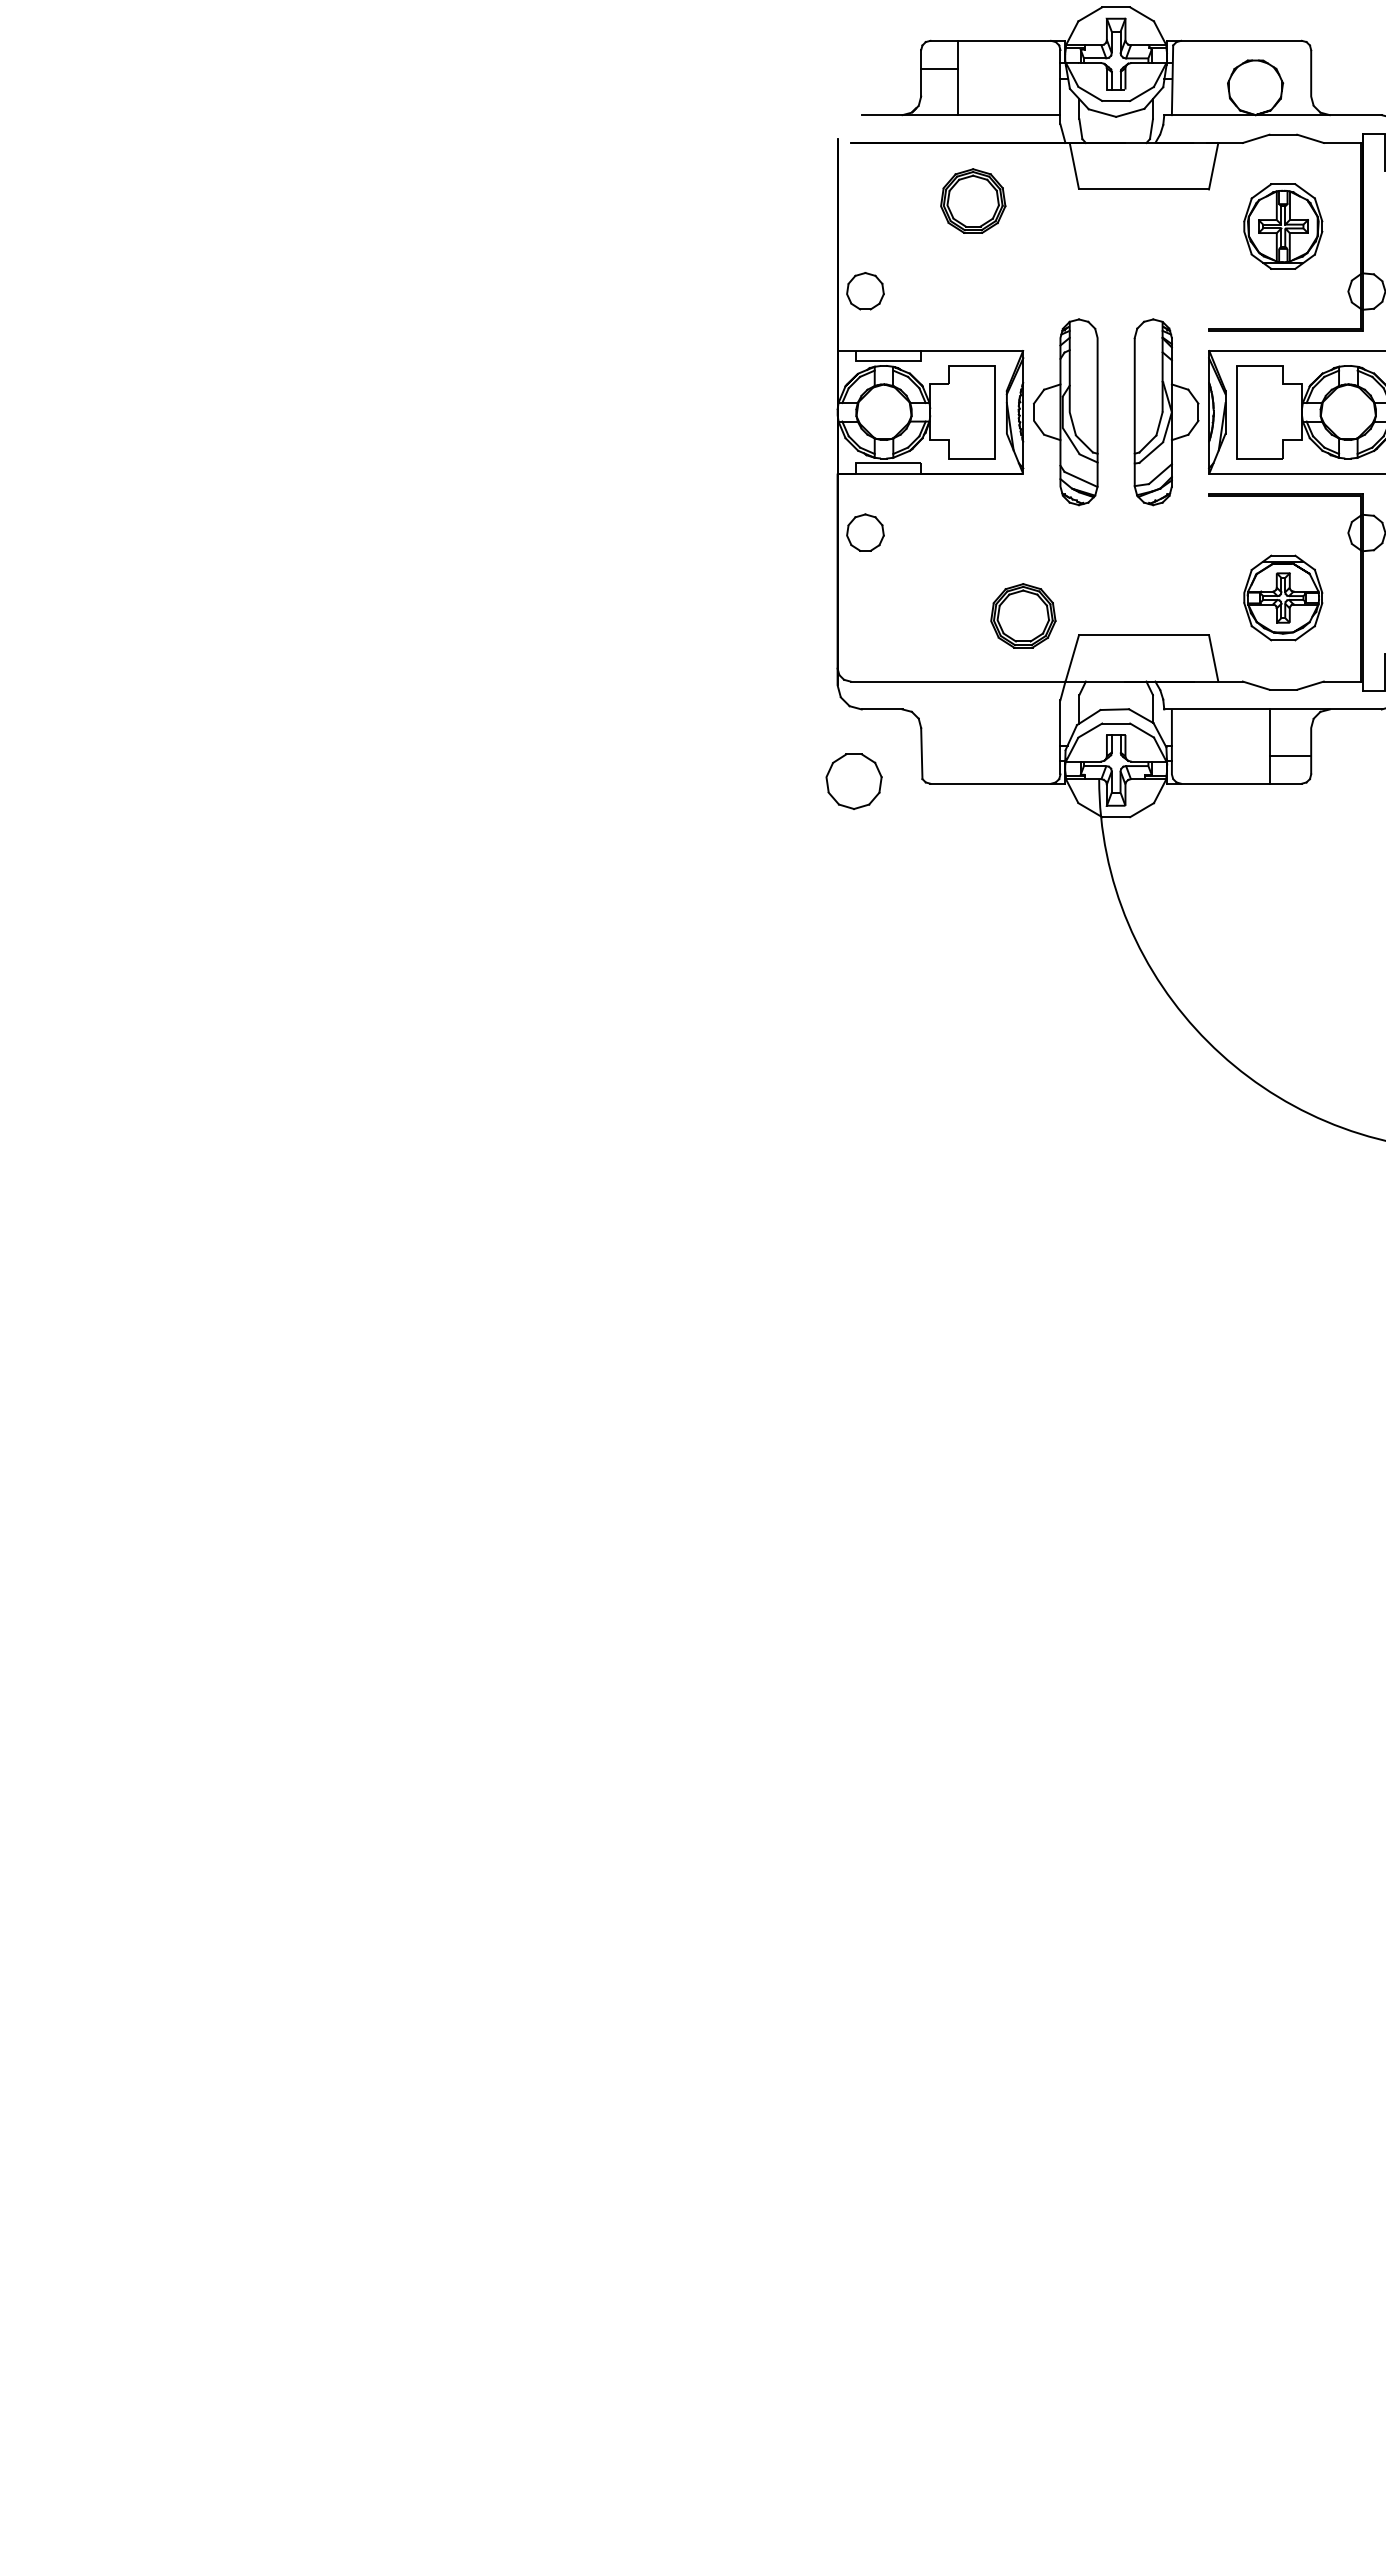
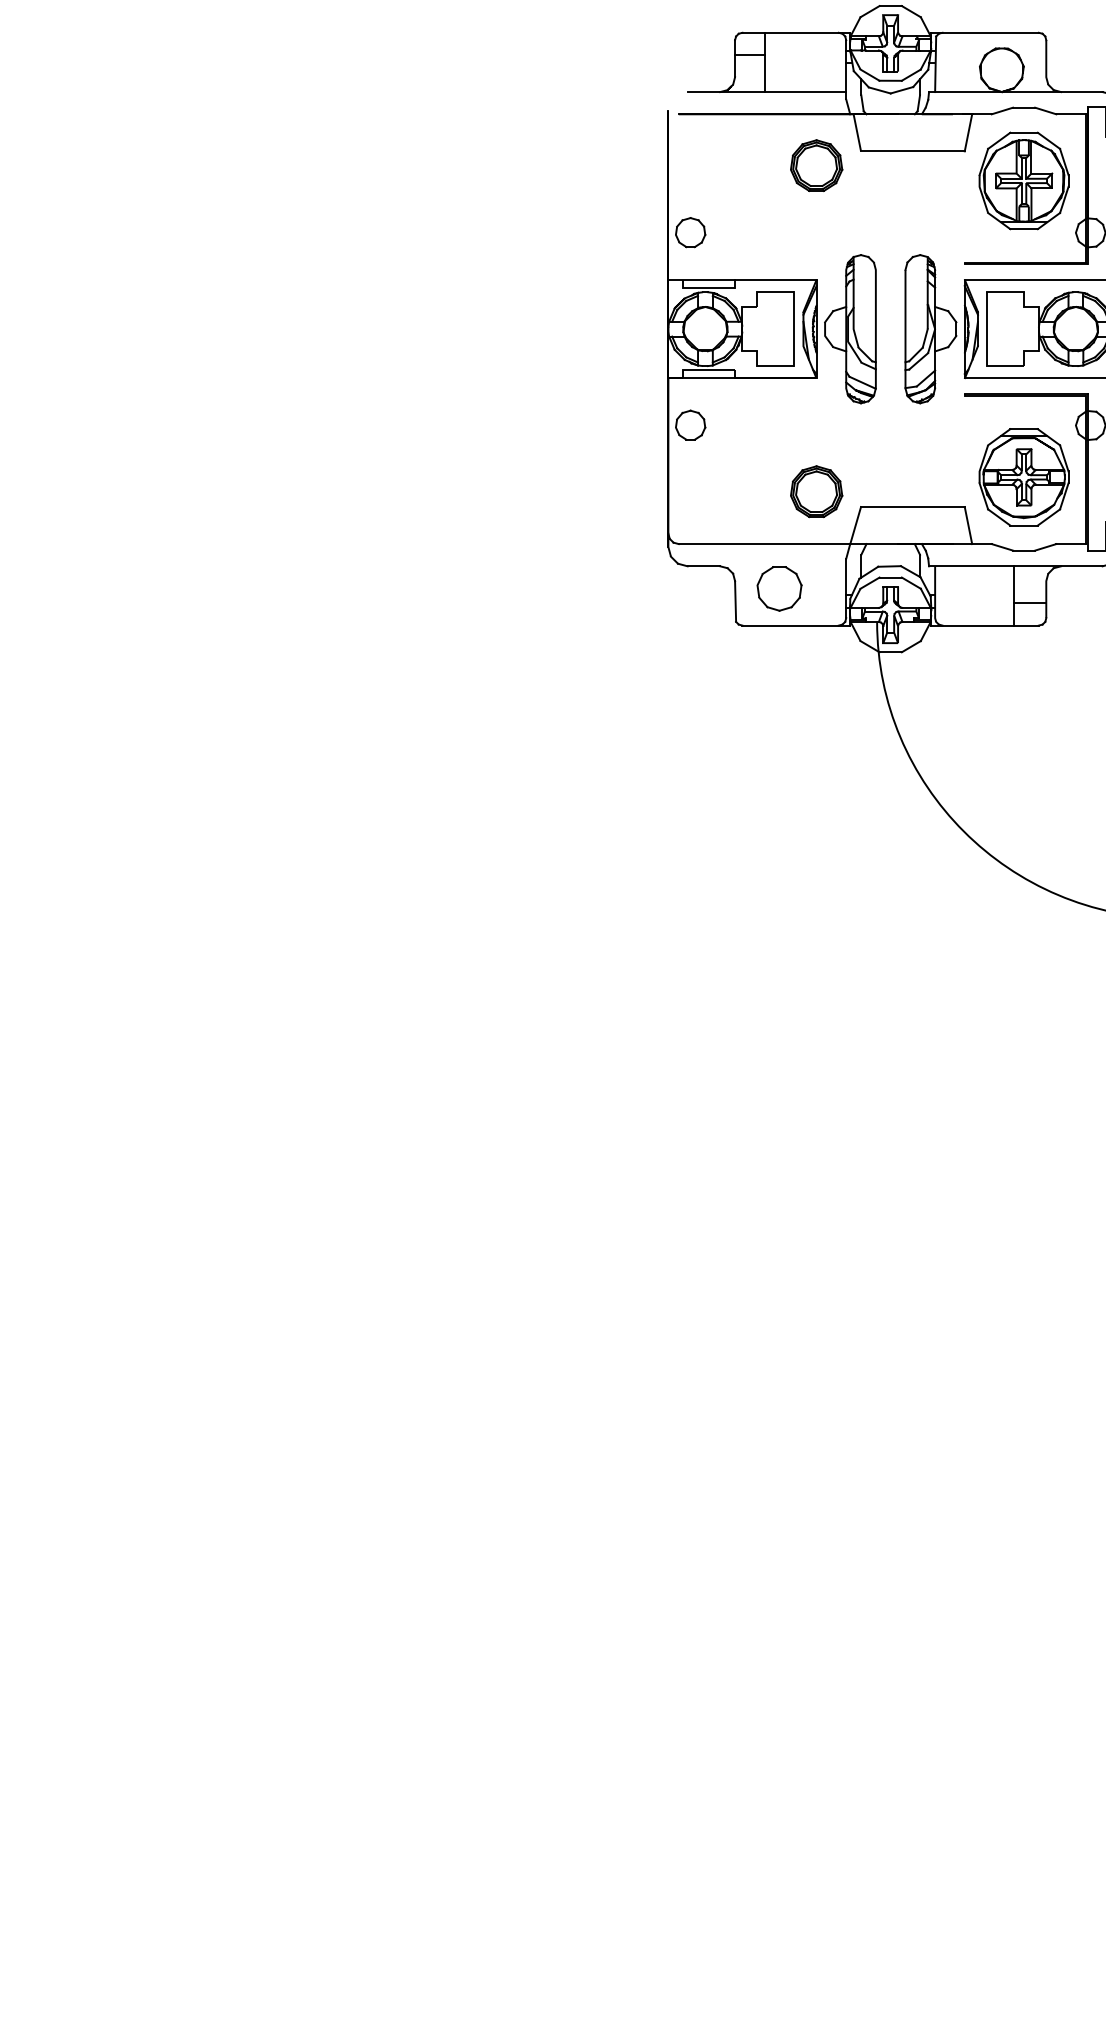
part: (973, 200) -> (816, 165), moved
part: (1282, 225) -> (1023, 180), size x1.43
part: (1282, 598) -> (1023, 477), size x1.43
part: (854, 781) -> (779, 588), moved

